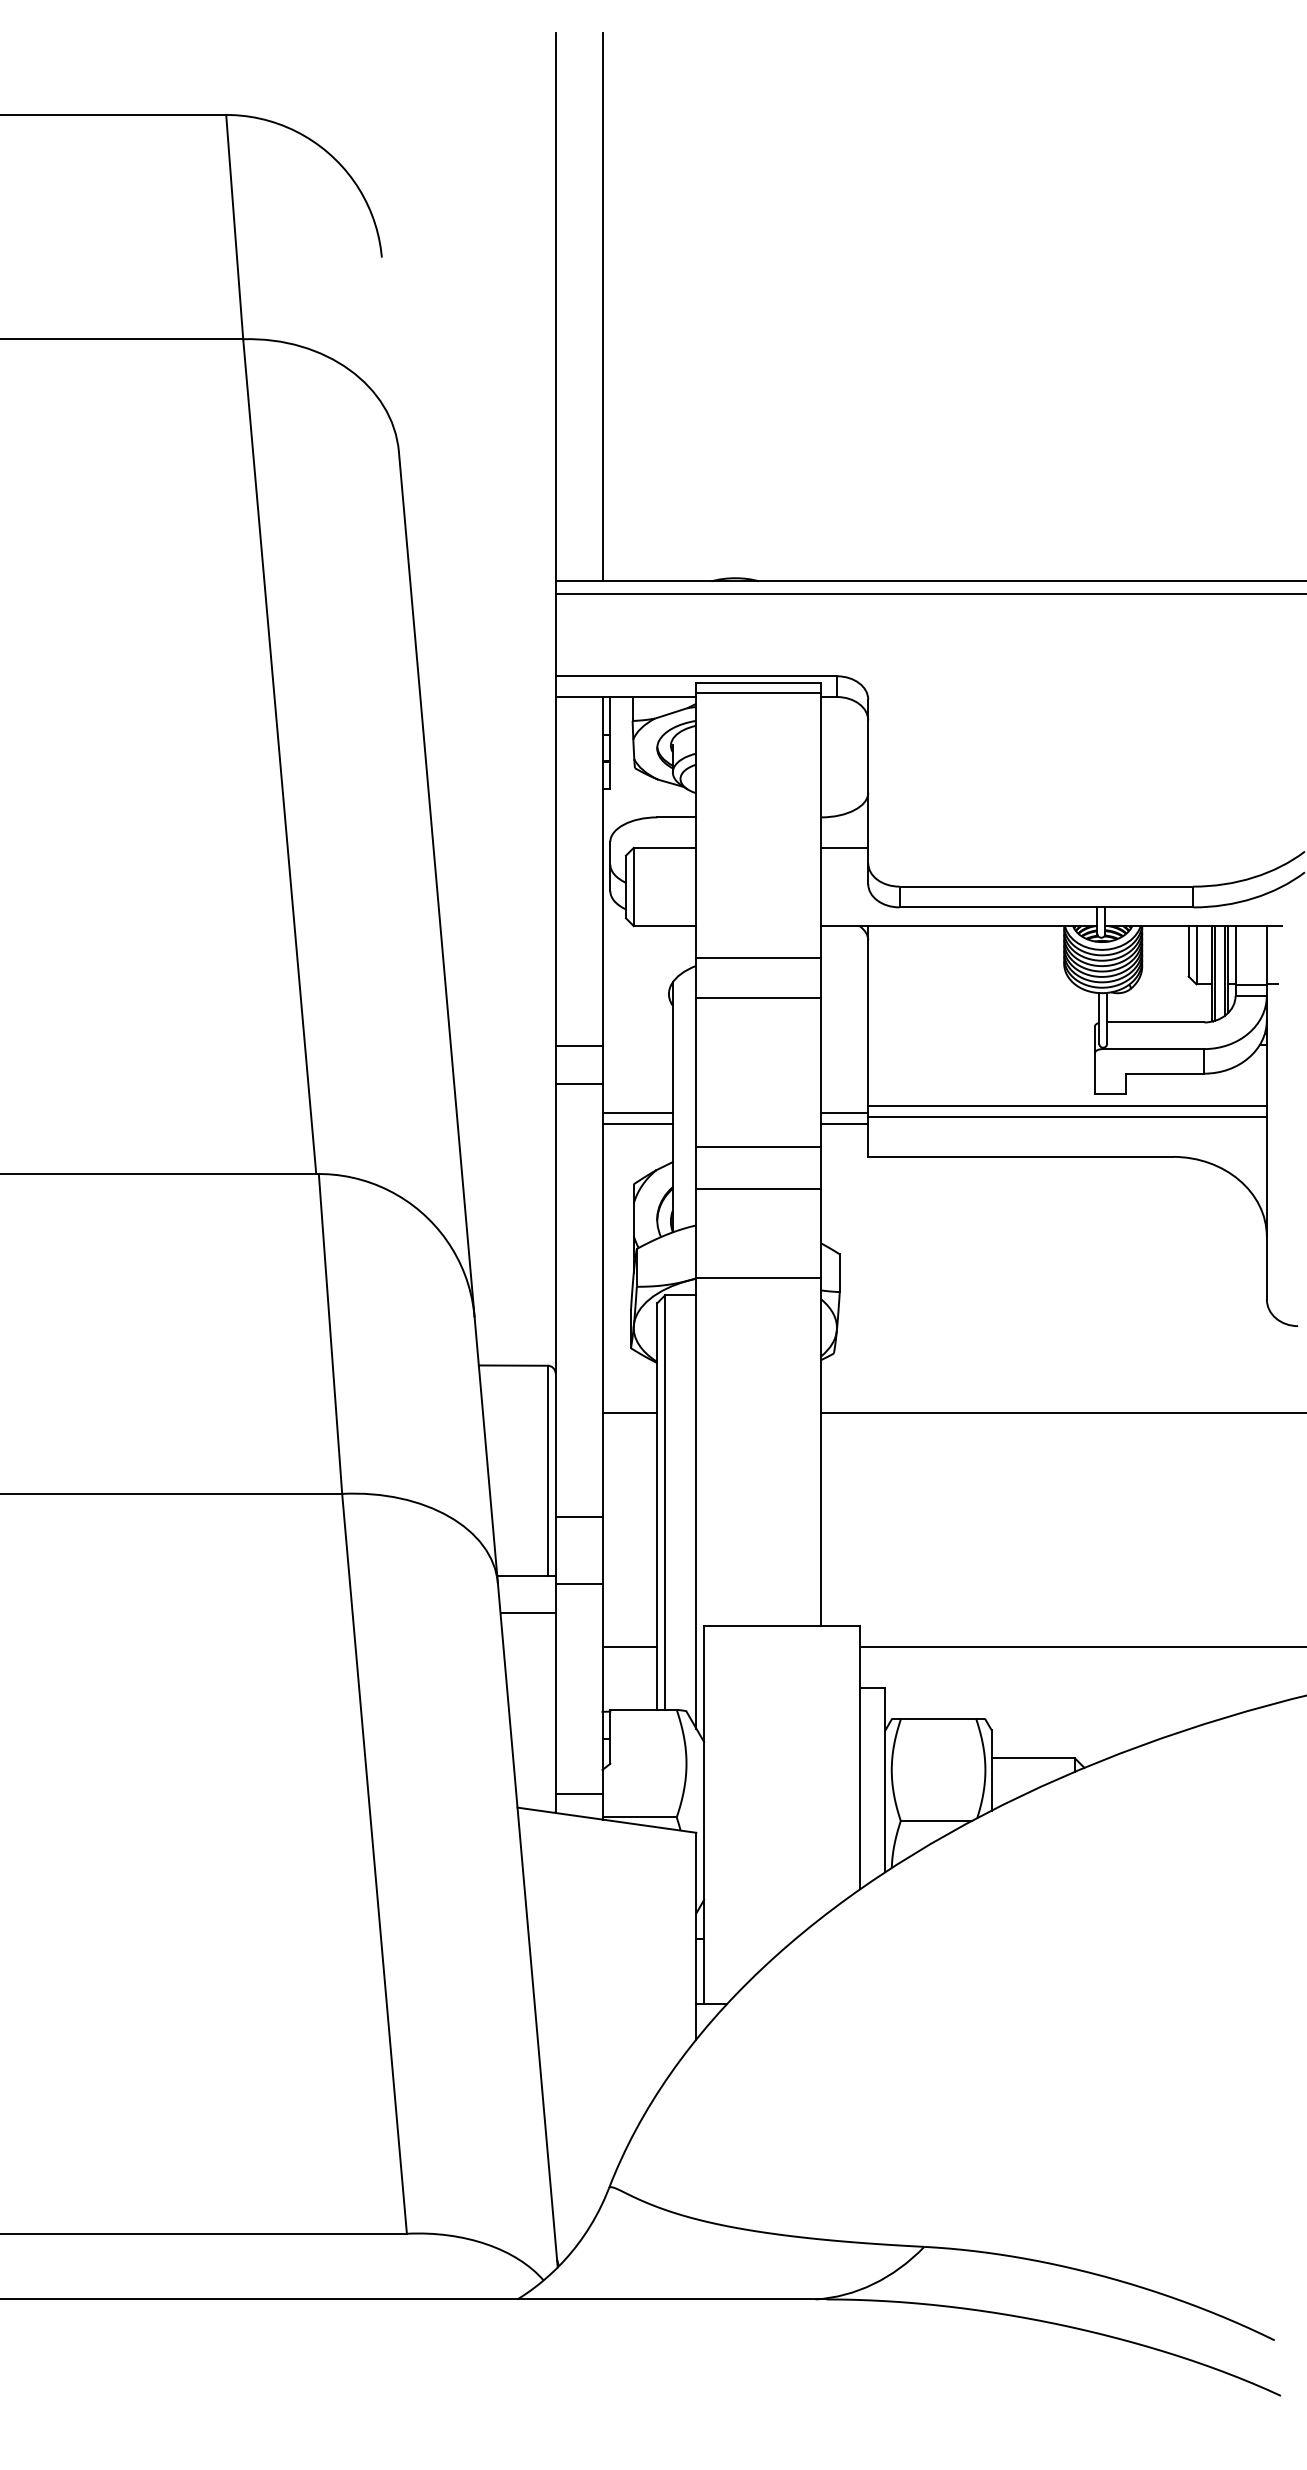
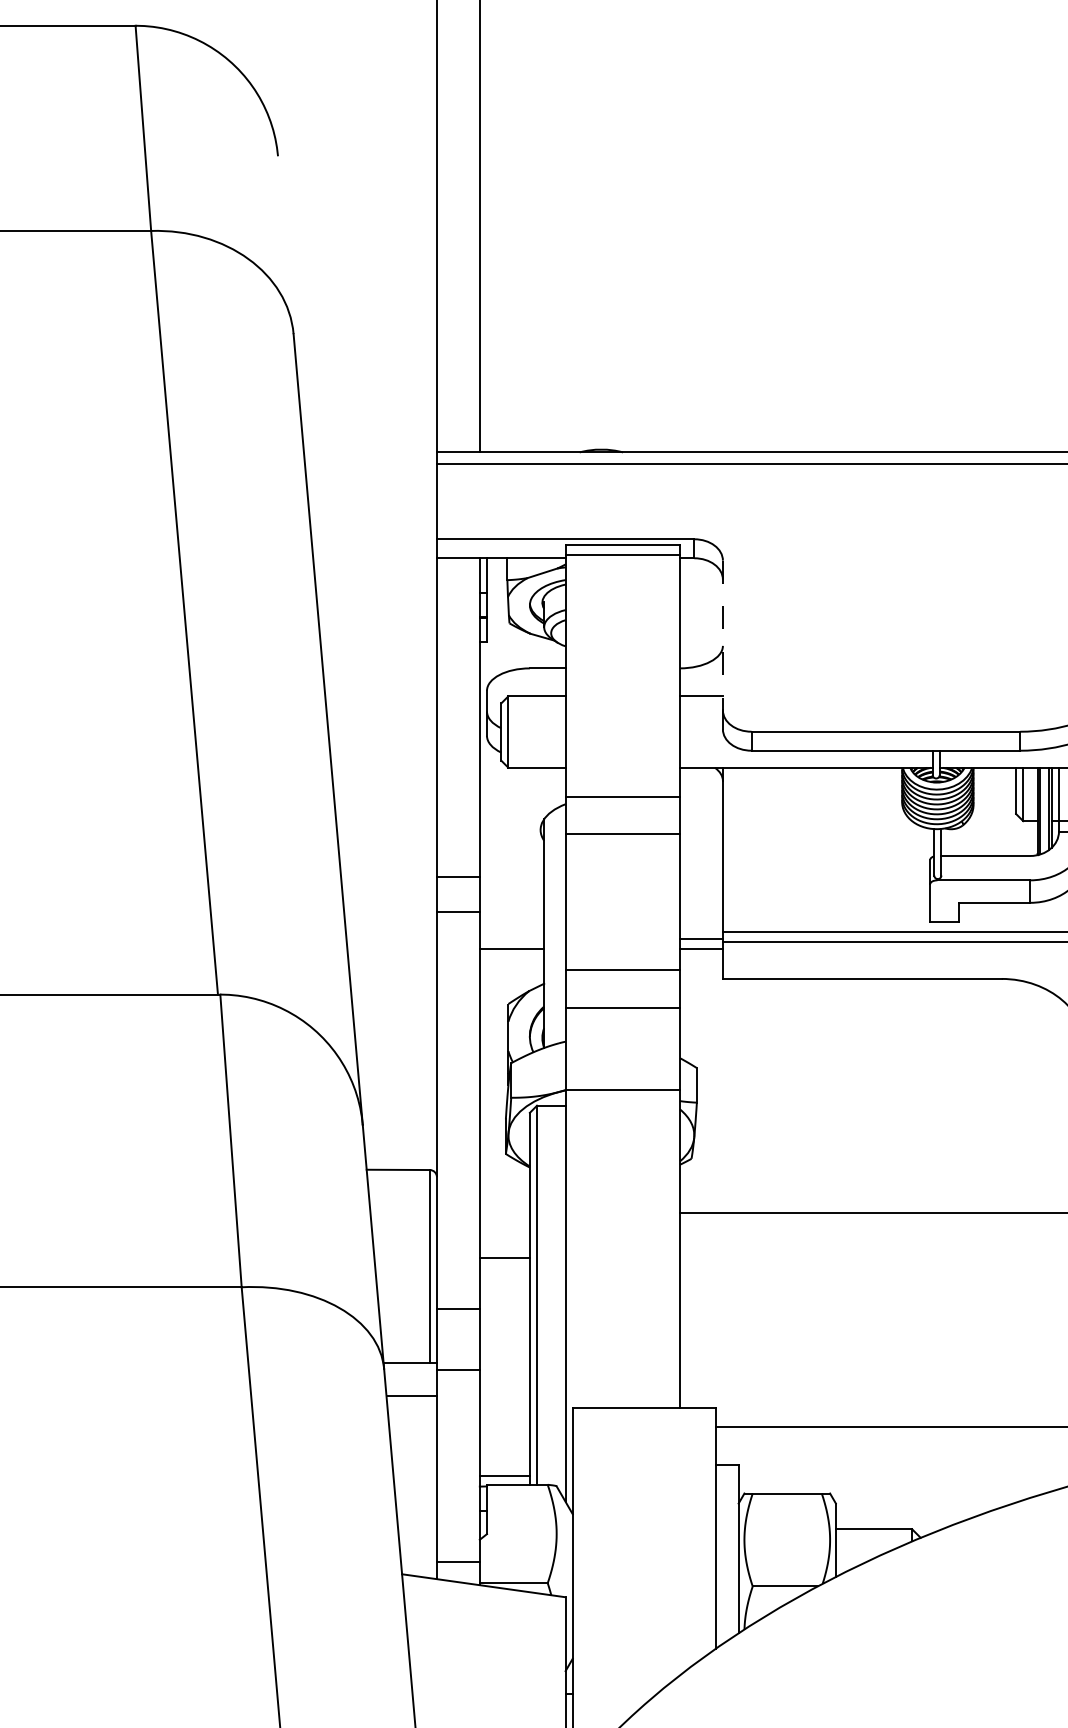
line: (868, 781) -> (723, 635), solid -> dashed
line: (637, 1112) -> (511, 938), removed
line: (629, 1412) -> (504, 1257), moved
line: (629, 1647) -> (504, 1476), moved

